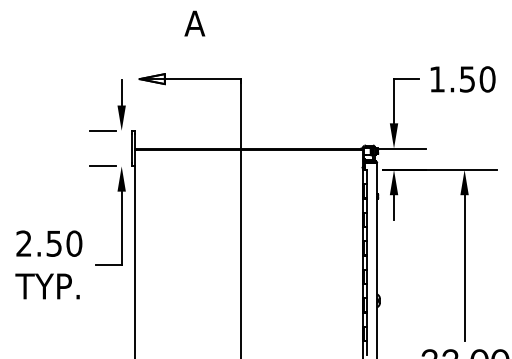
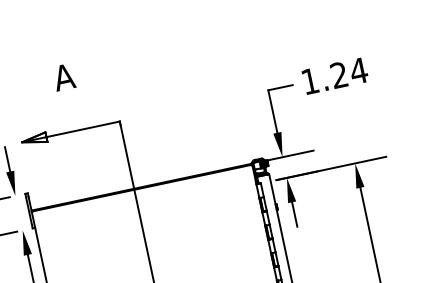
text: (477, 79) -> (349, 73), 1.50 -> 1.24

